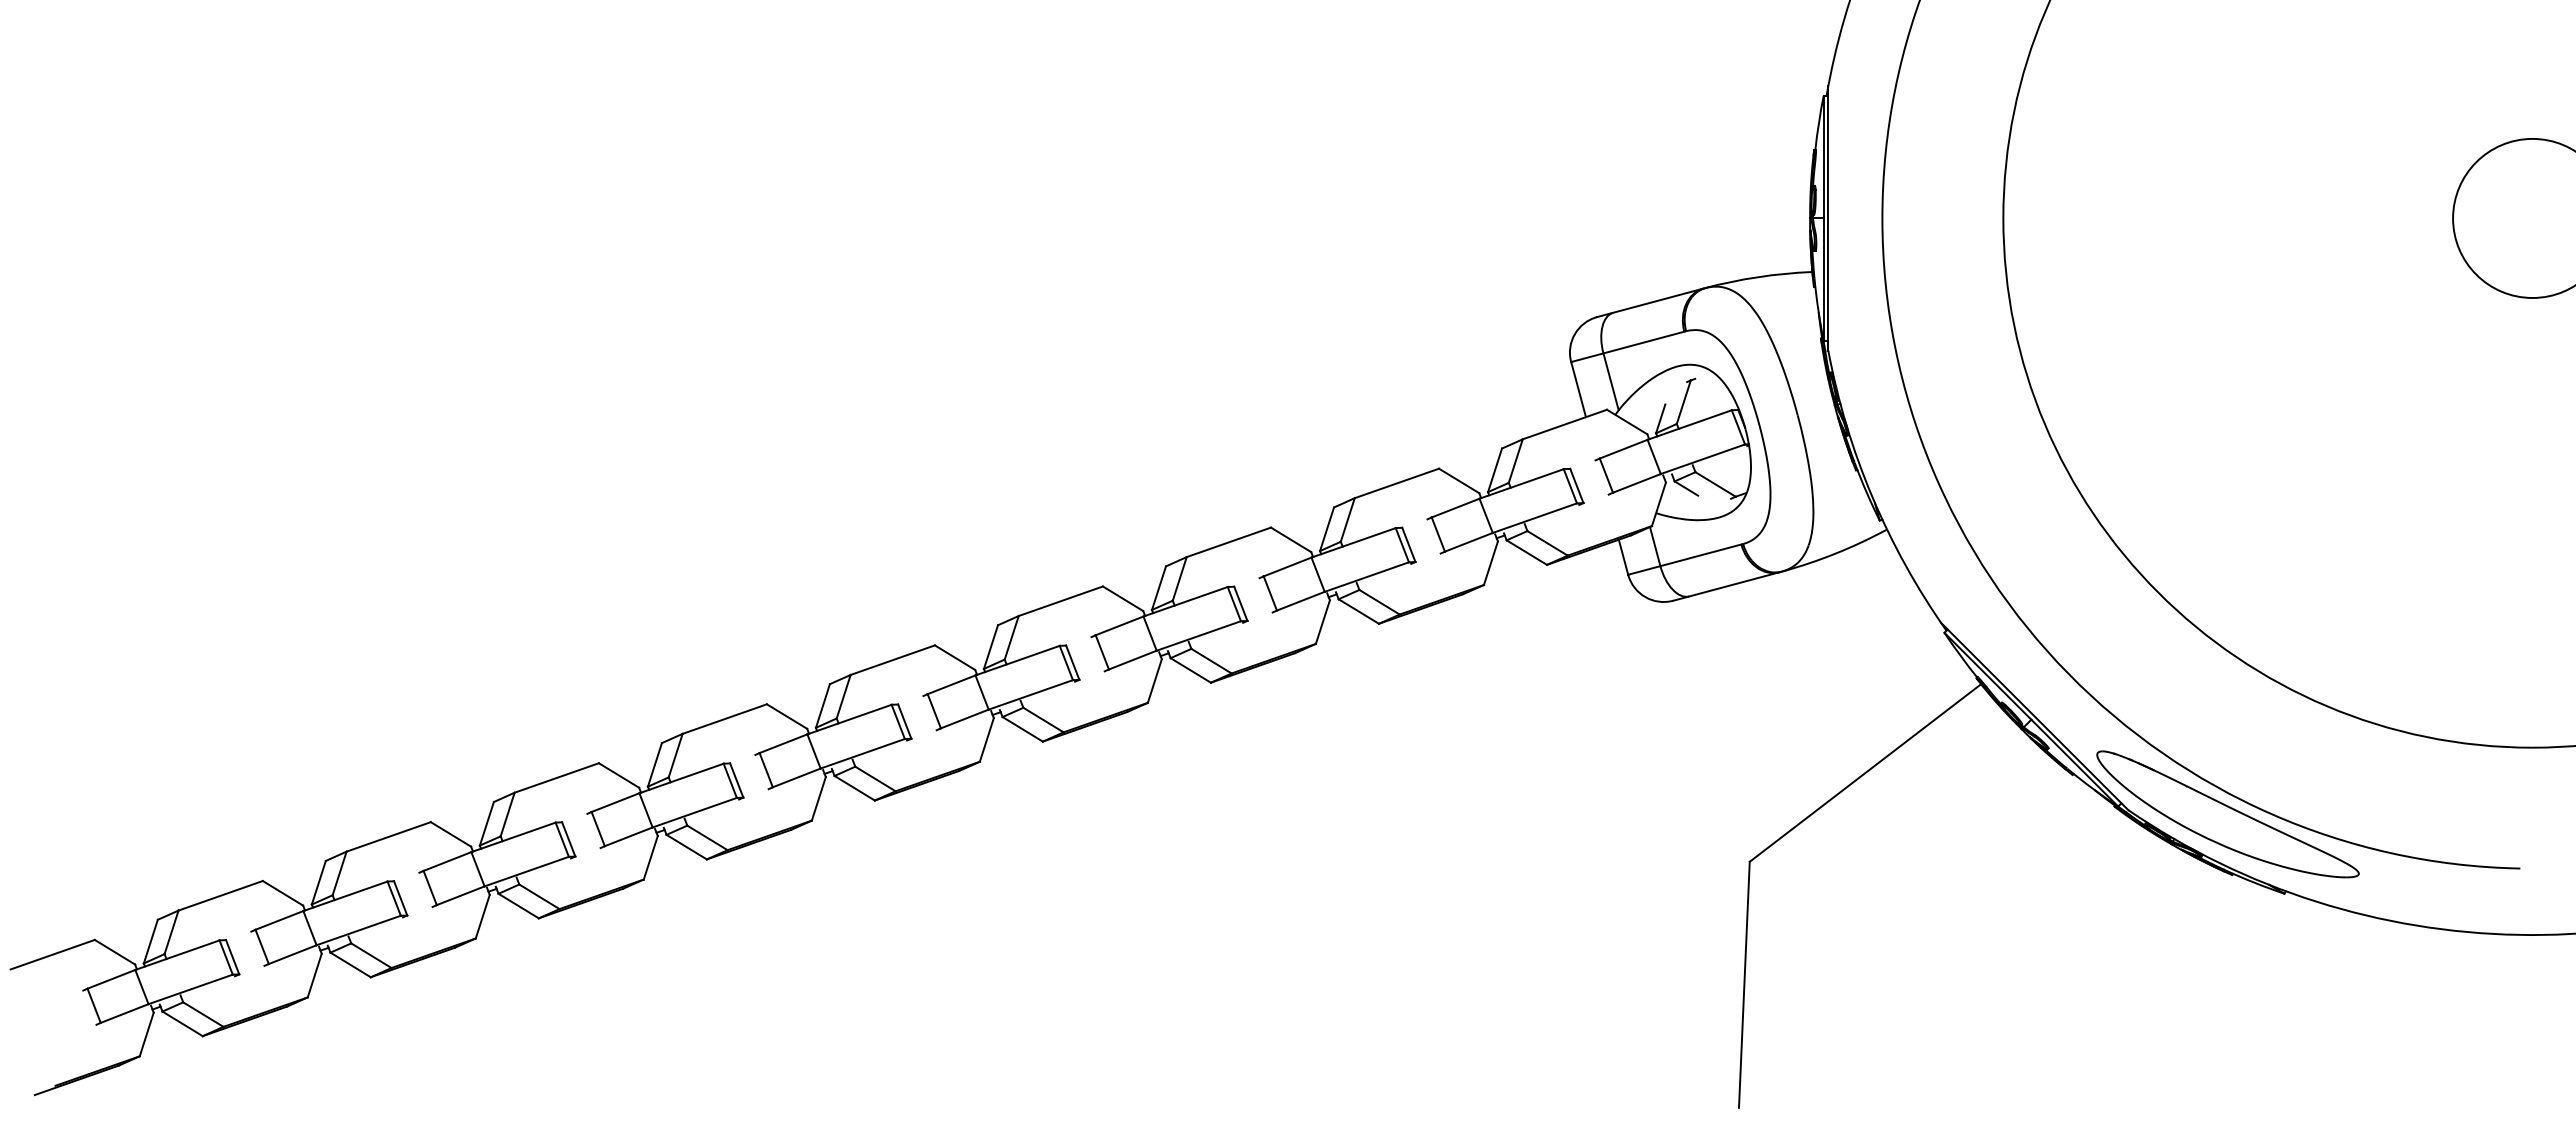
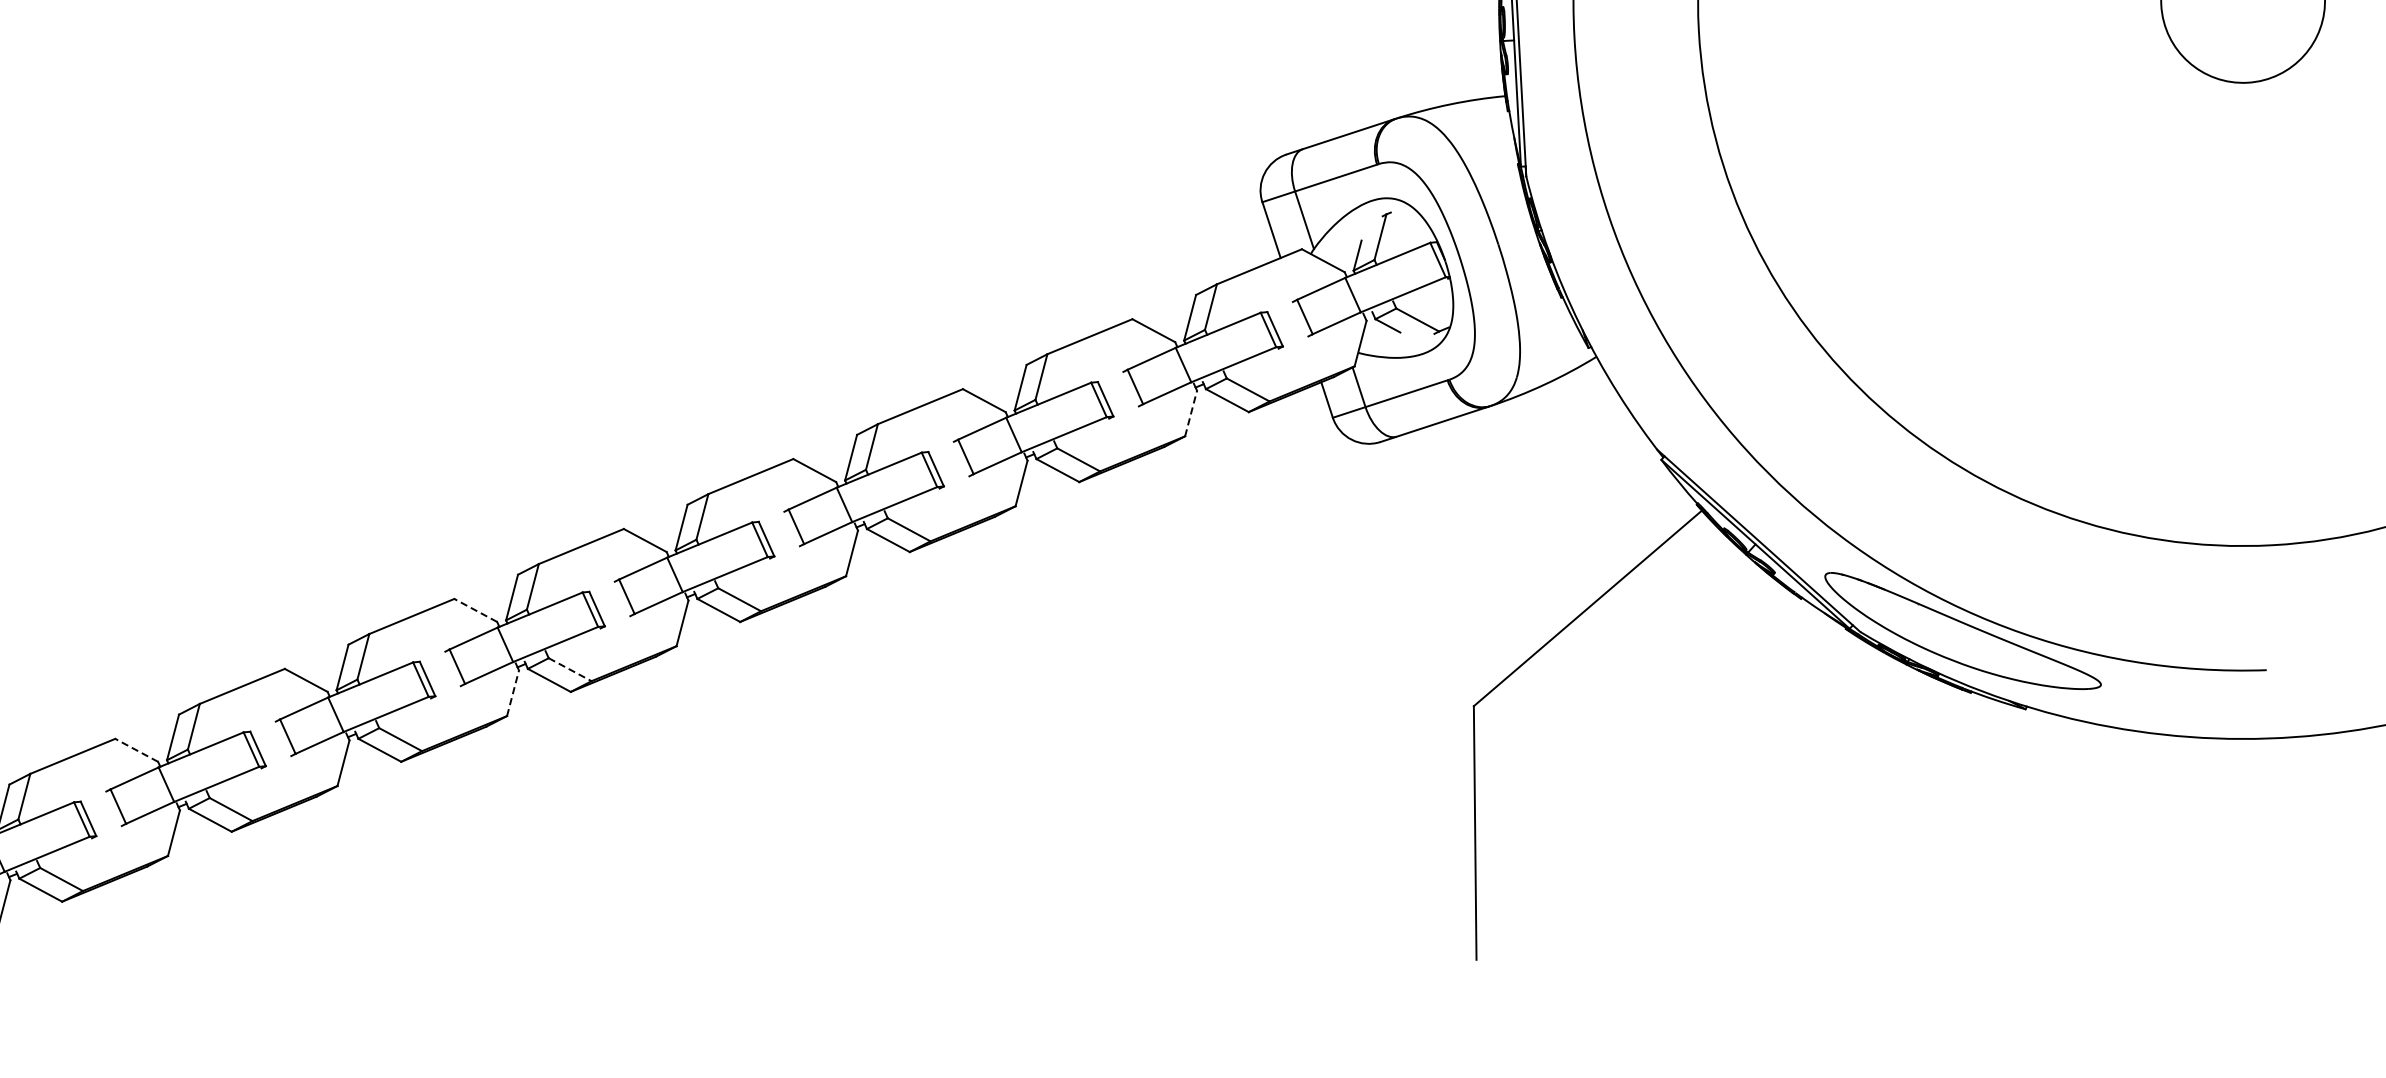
line: (1490, 563) -> (1190, 413), solid -> dashed
line: (787, 716) -> (476, 610), solid -> dashed
line: (875, 778) -> (570, 669), solid -> dashed
line: (818, 798) -> (512, 692), solid -> dashed
line: (450, 834) -> (136, 750), solid -> dashed

